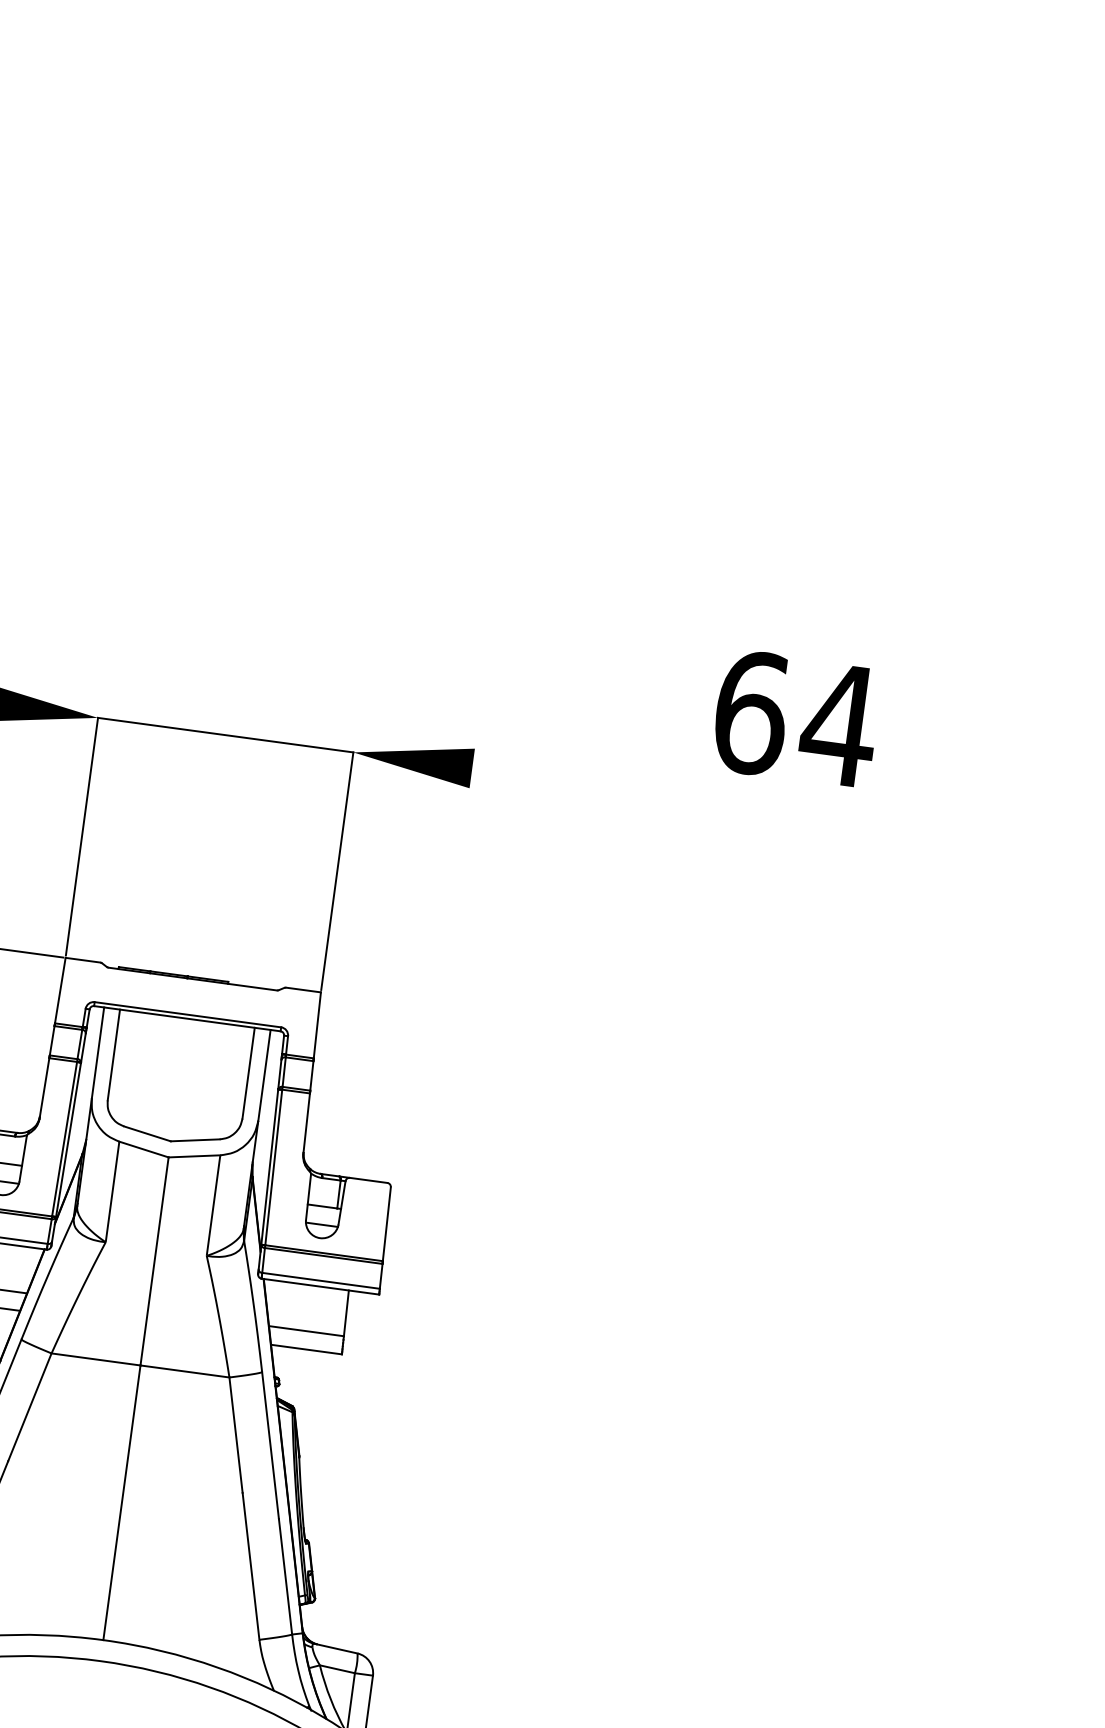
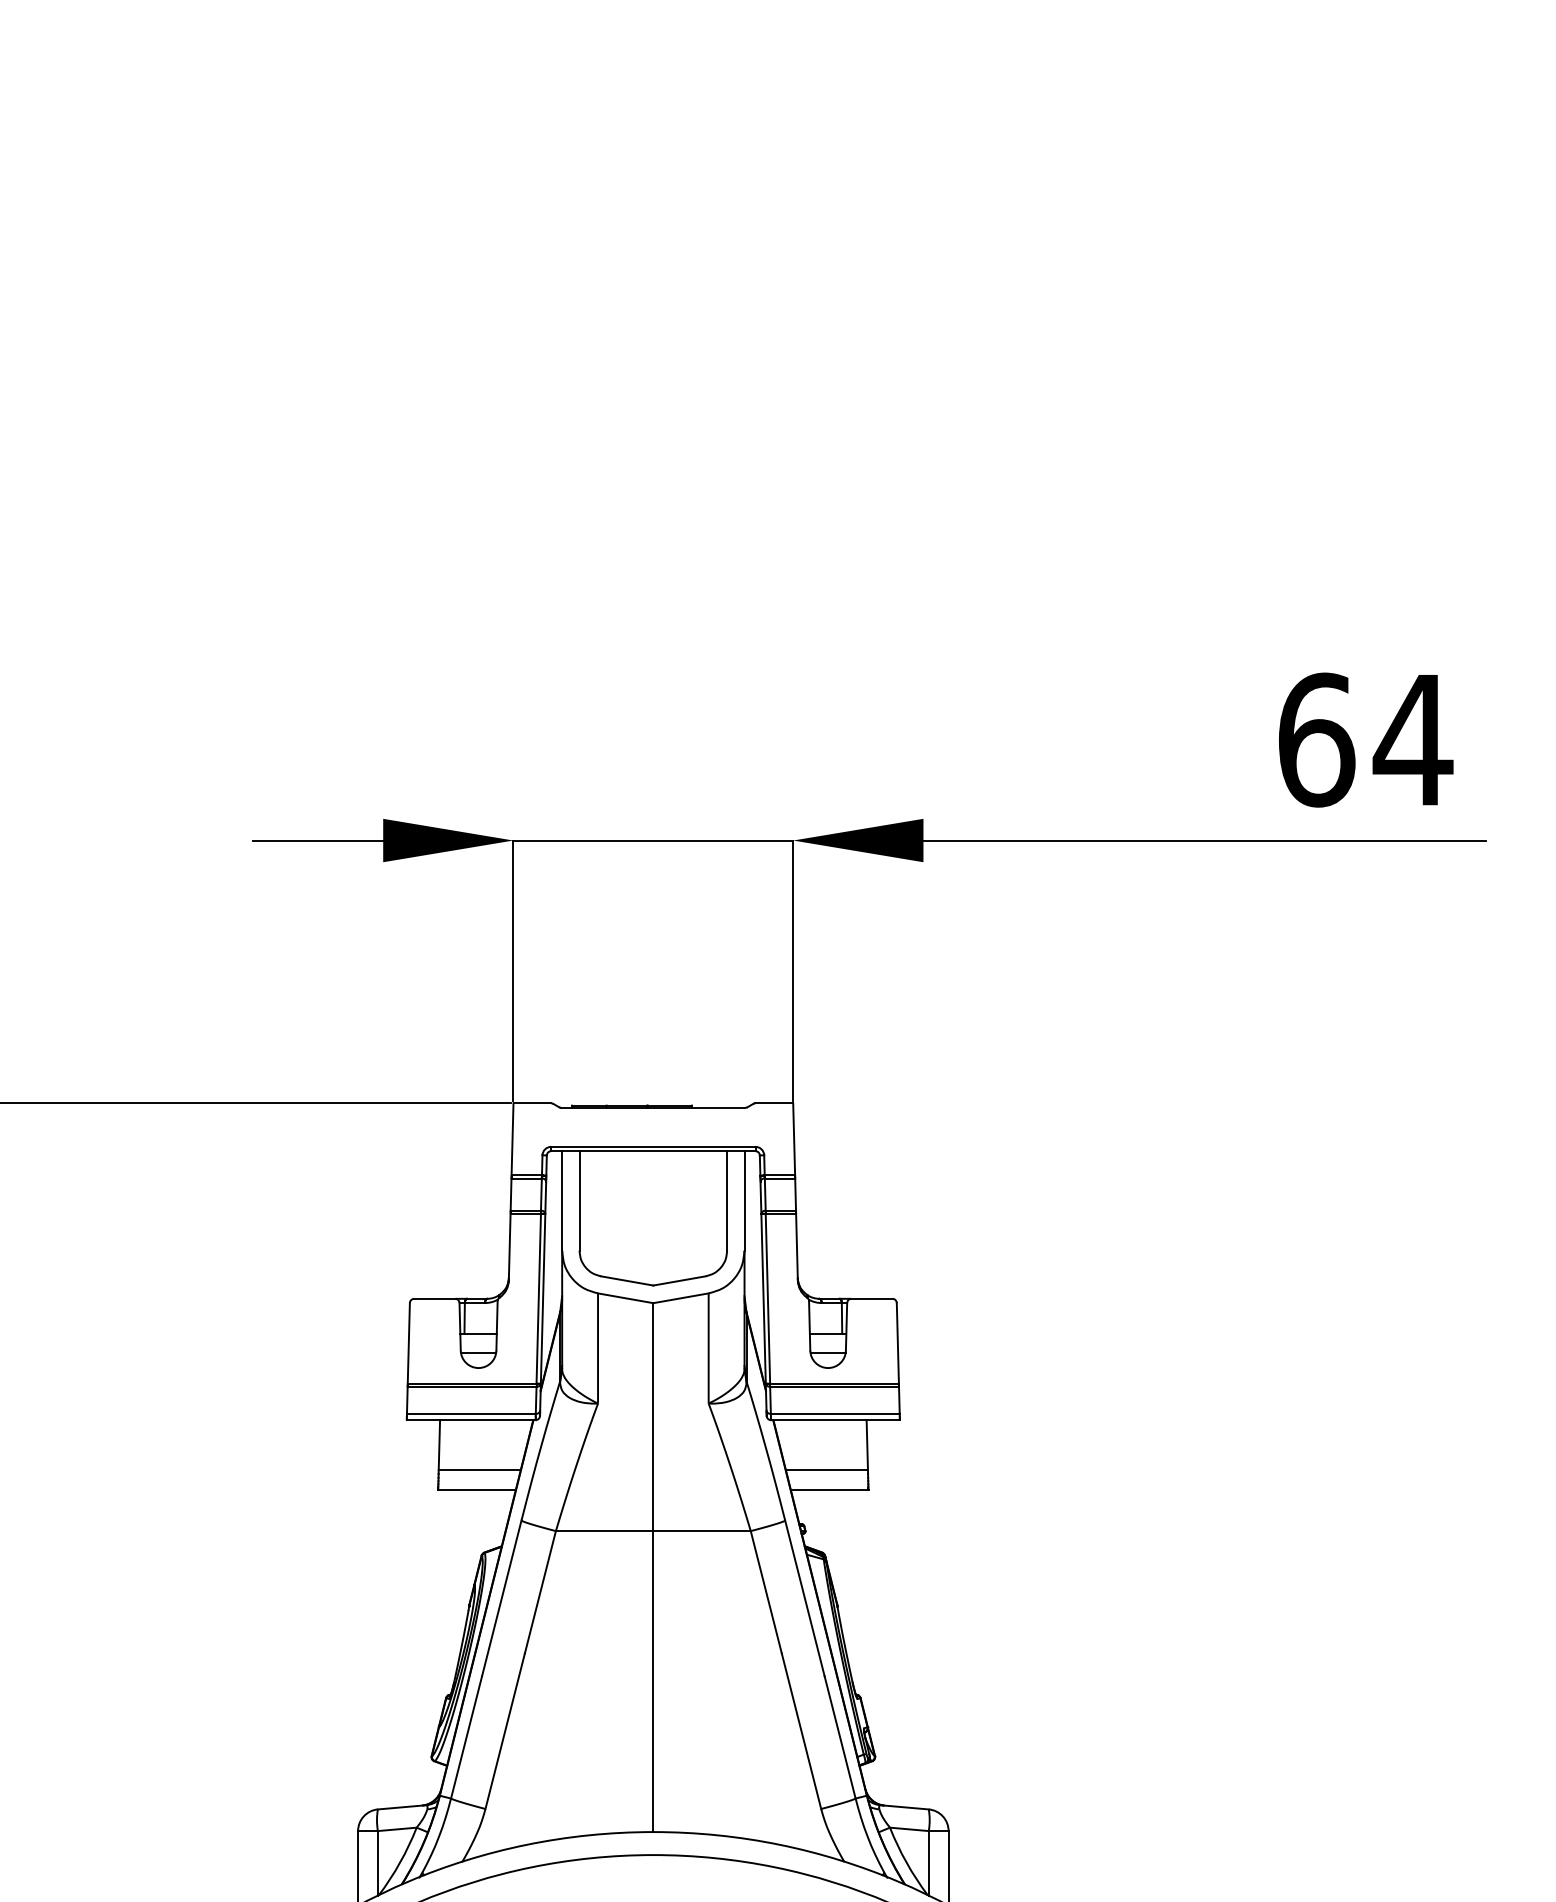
text: (796, 718) -> (1366, 739), moved
line: (728, 803) -> (1204, 840), added

